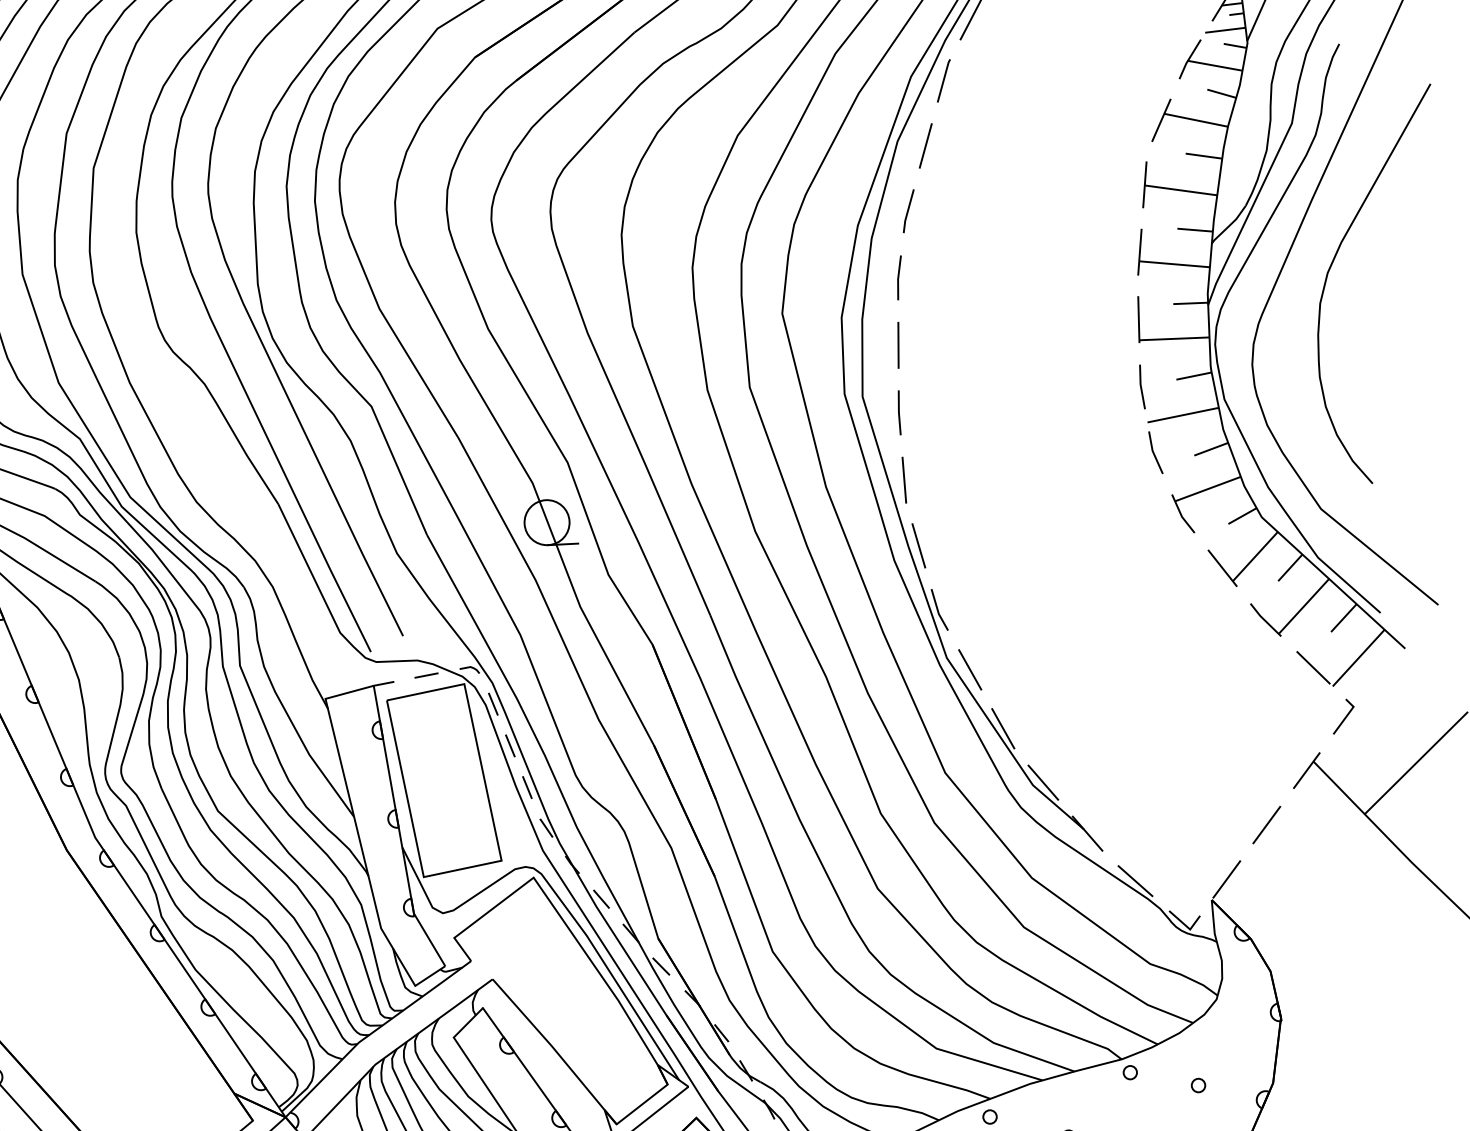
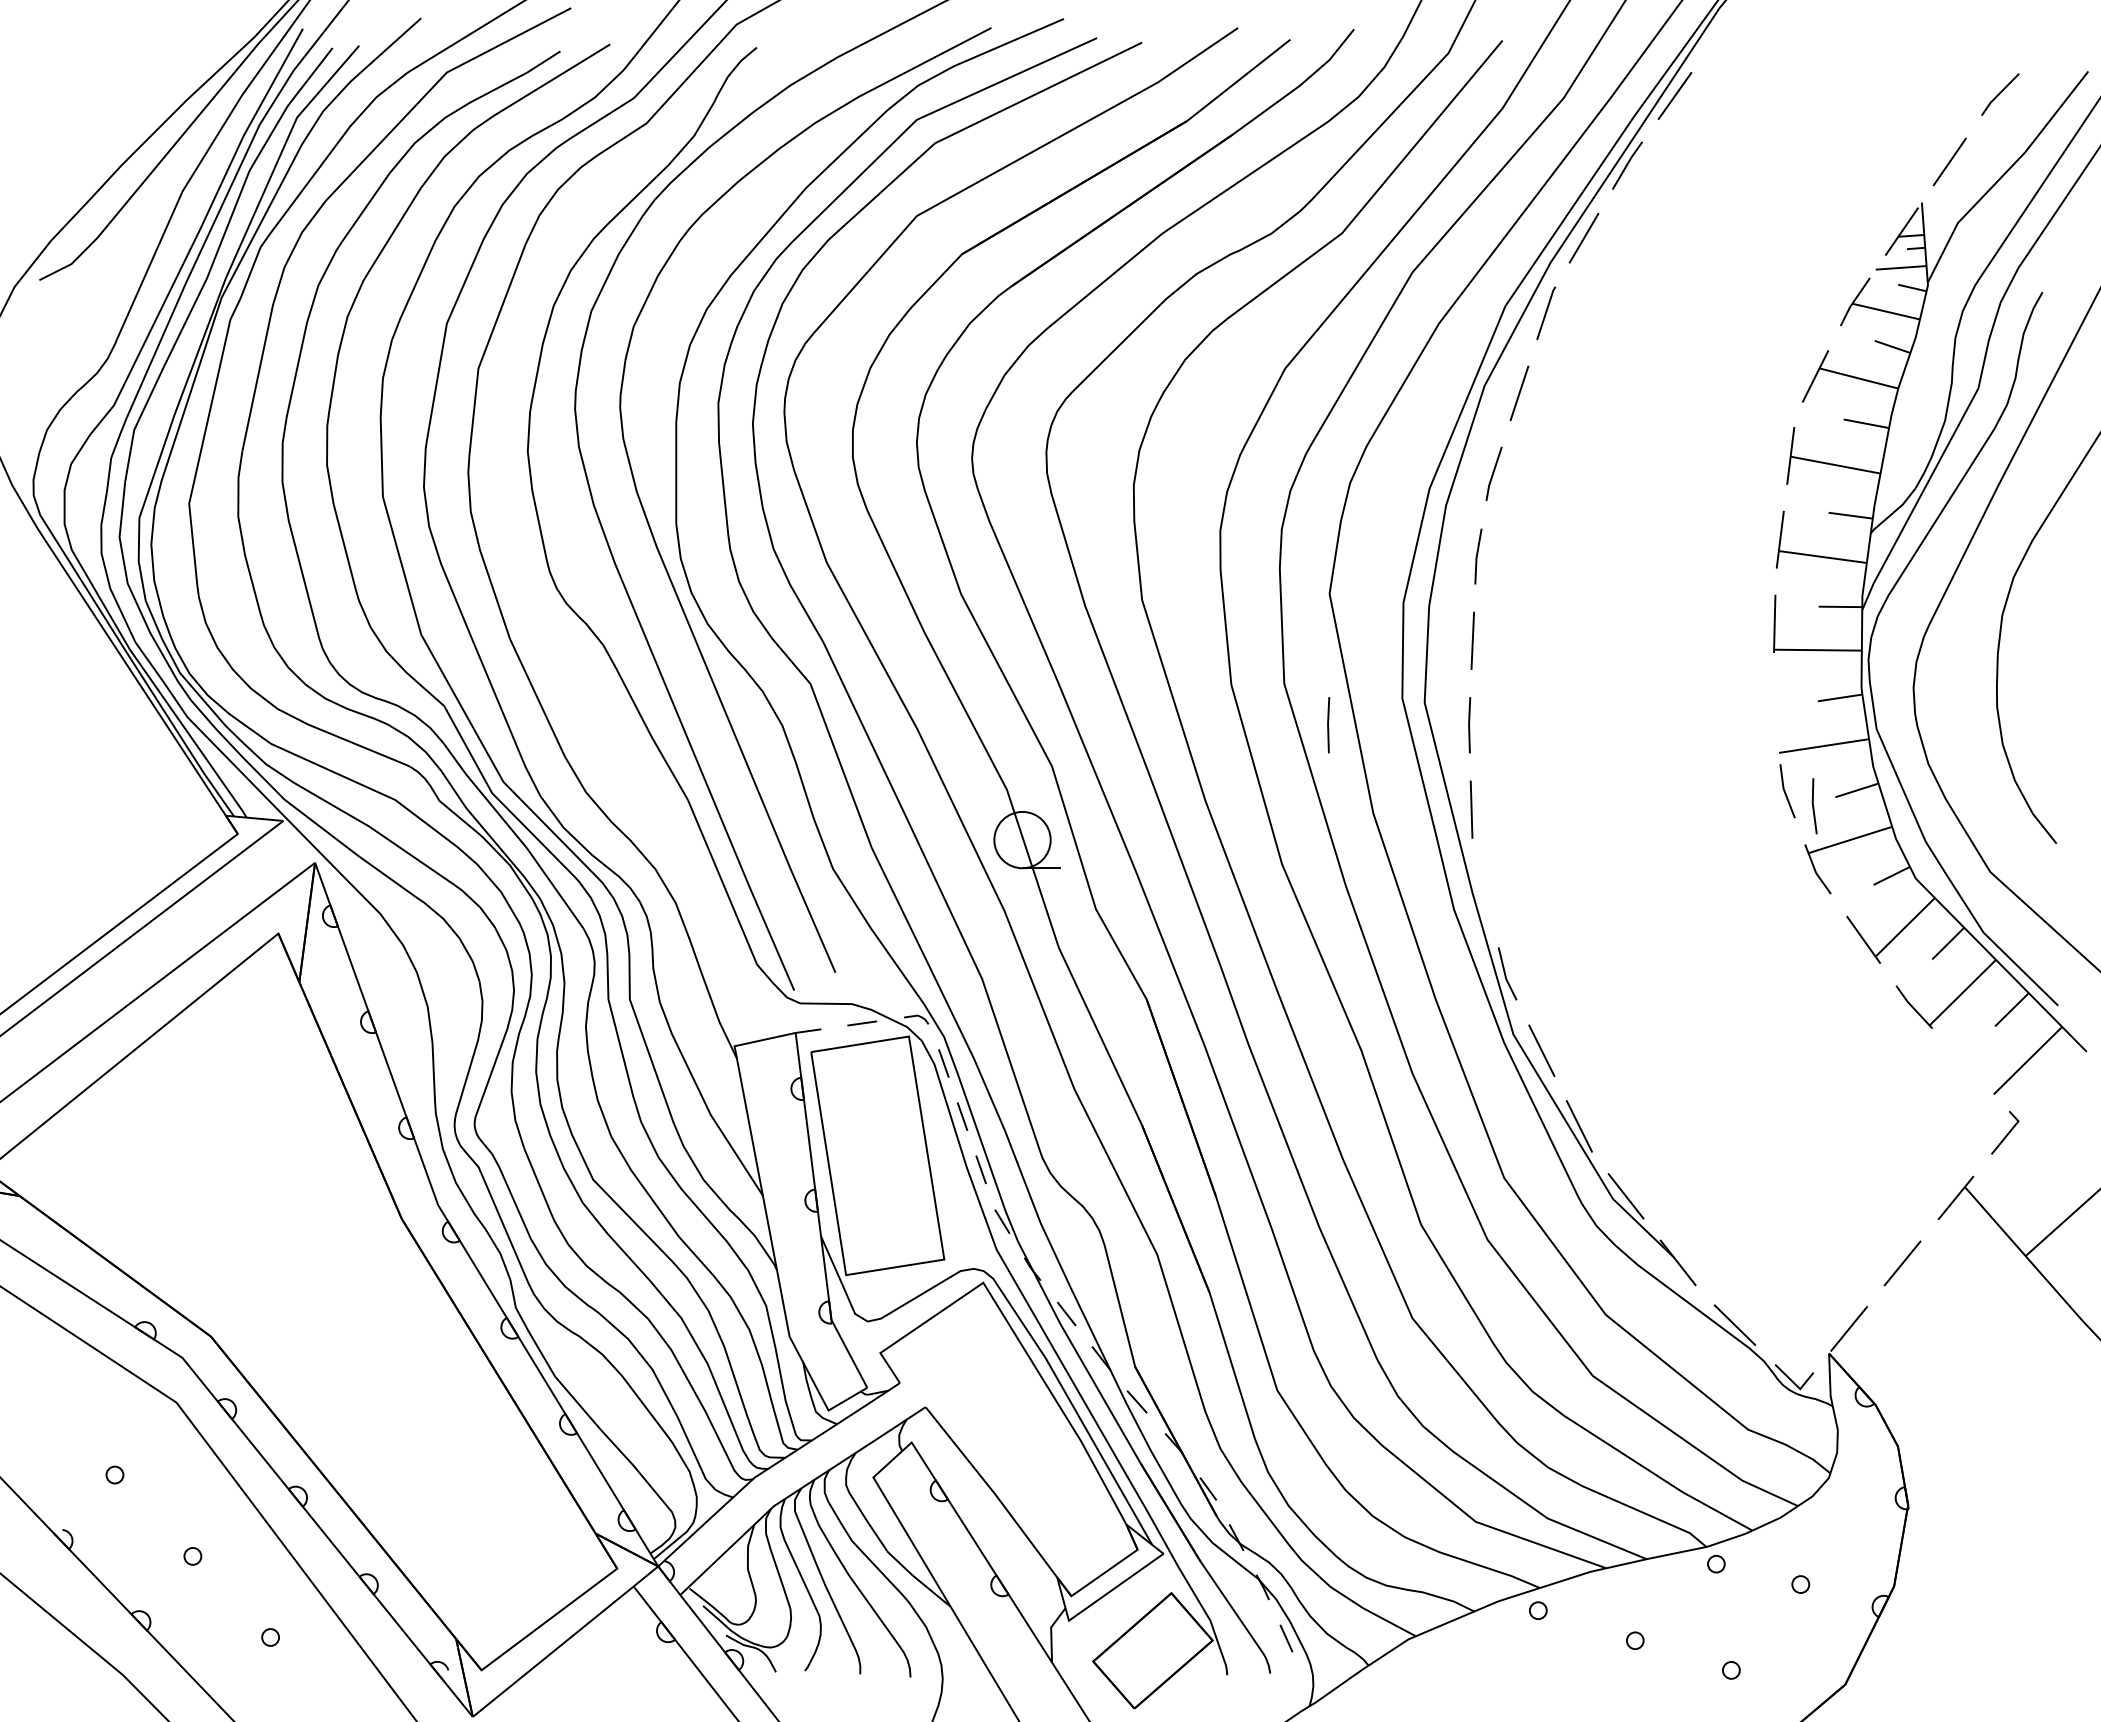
line: (1142, 387) -> (1814, 806), moved
line: (786, 418) -> (1328, 725), added
line: (918, 545) -> (1485, 892), removed
line: (1313, 667) -> (1970, 1069), removed

